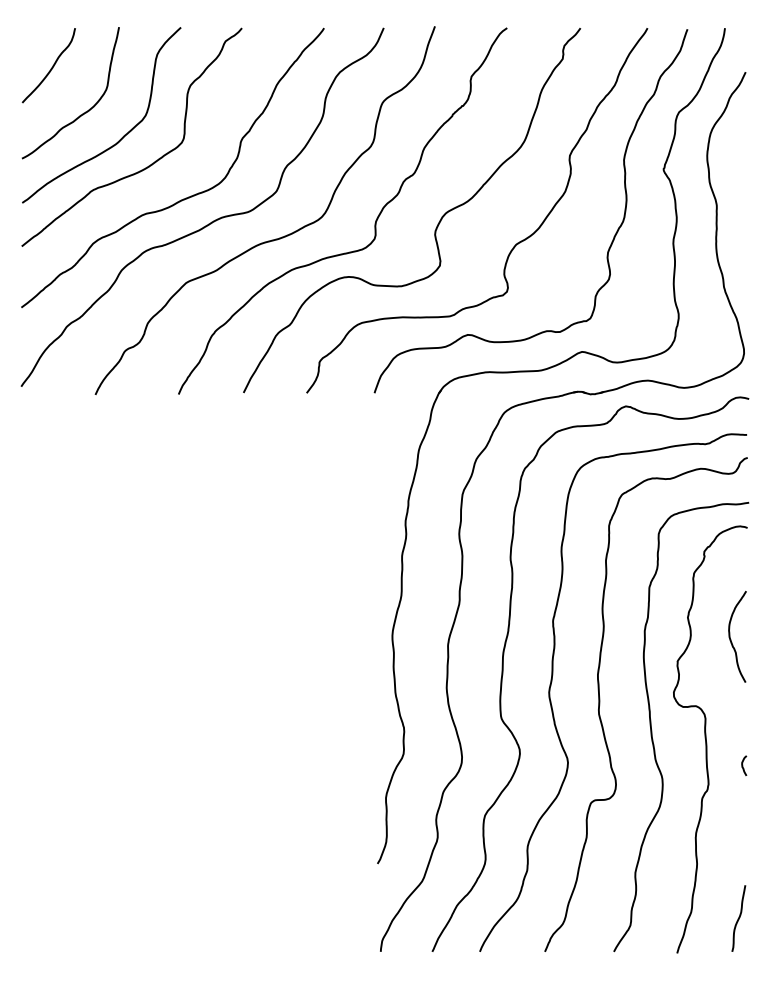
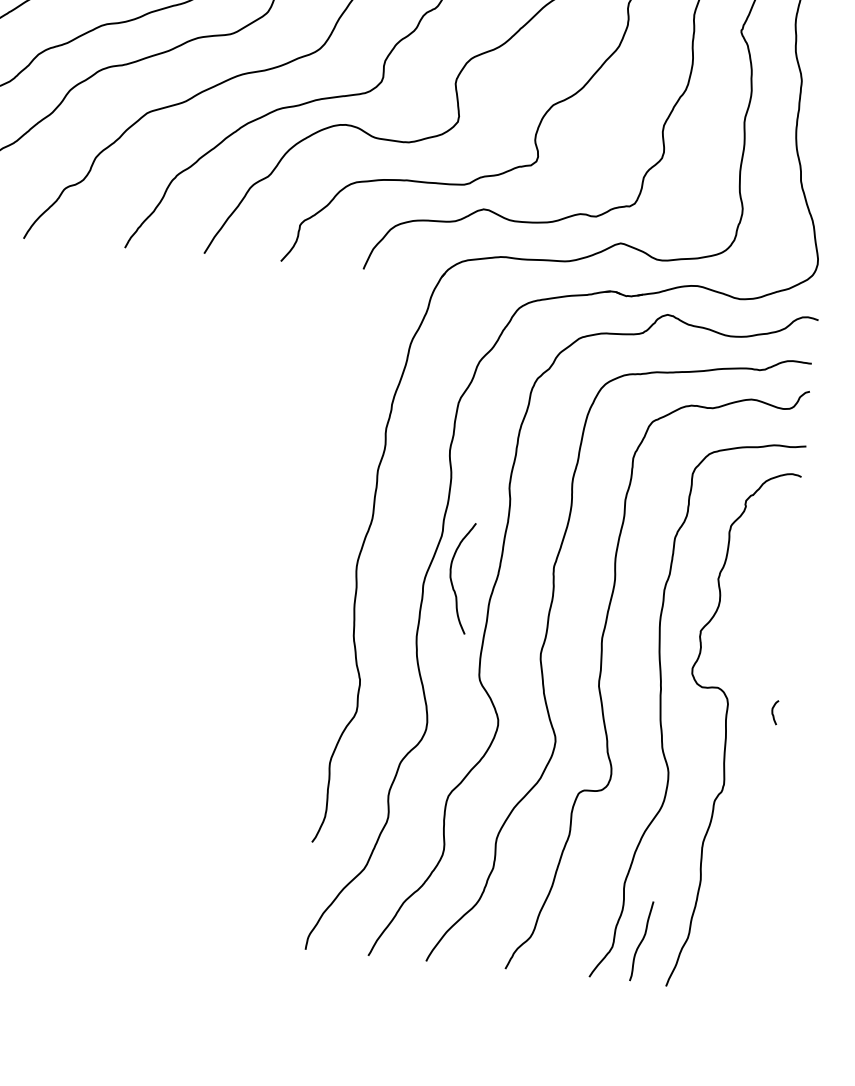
curve: (731, 639) -> (452, 580), moved
curve: (743, 765) -> (773, 712), moved
curve: (738, 918) -> (641, 941), moved

